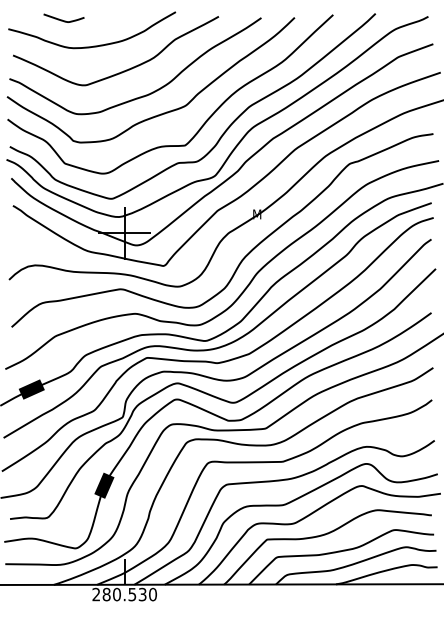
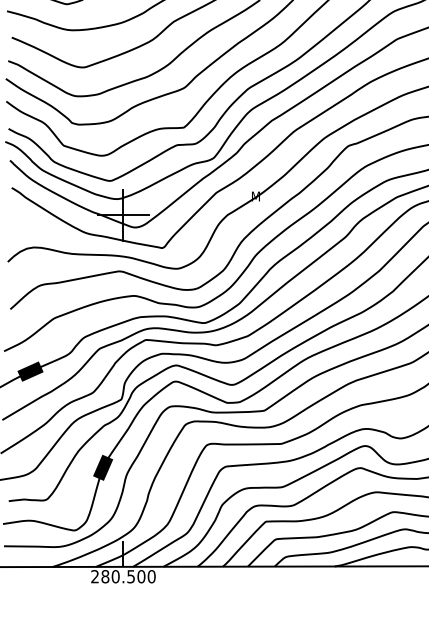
text: (142, 594) -> (141, 576), 280.530 -> 280.500

